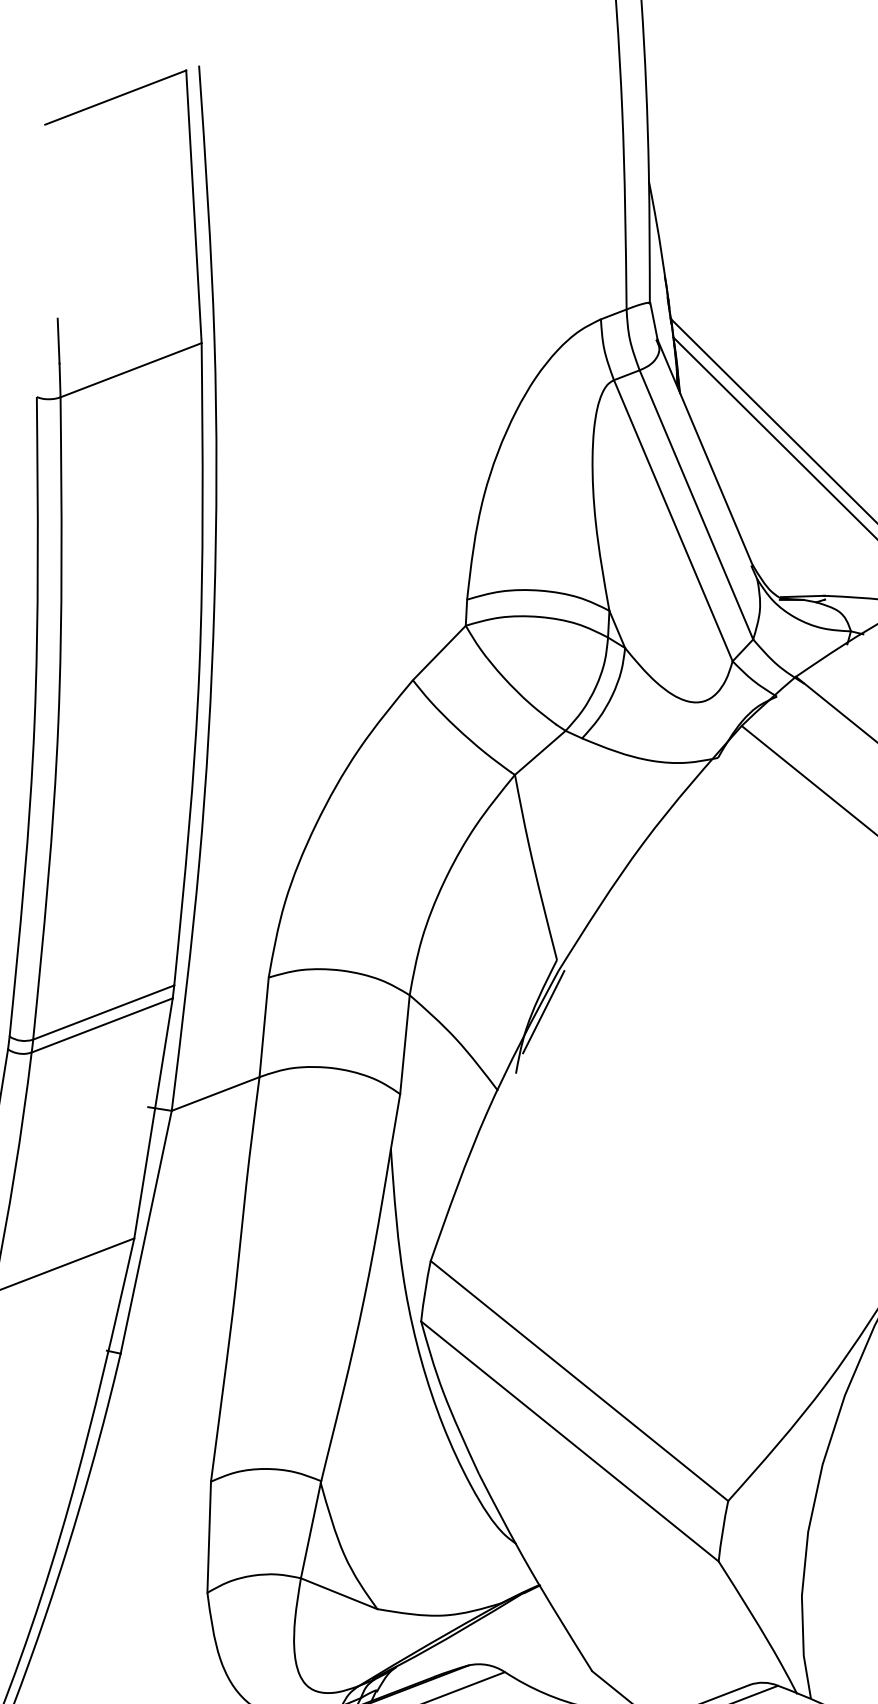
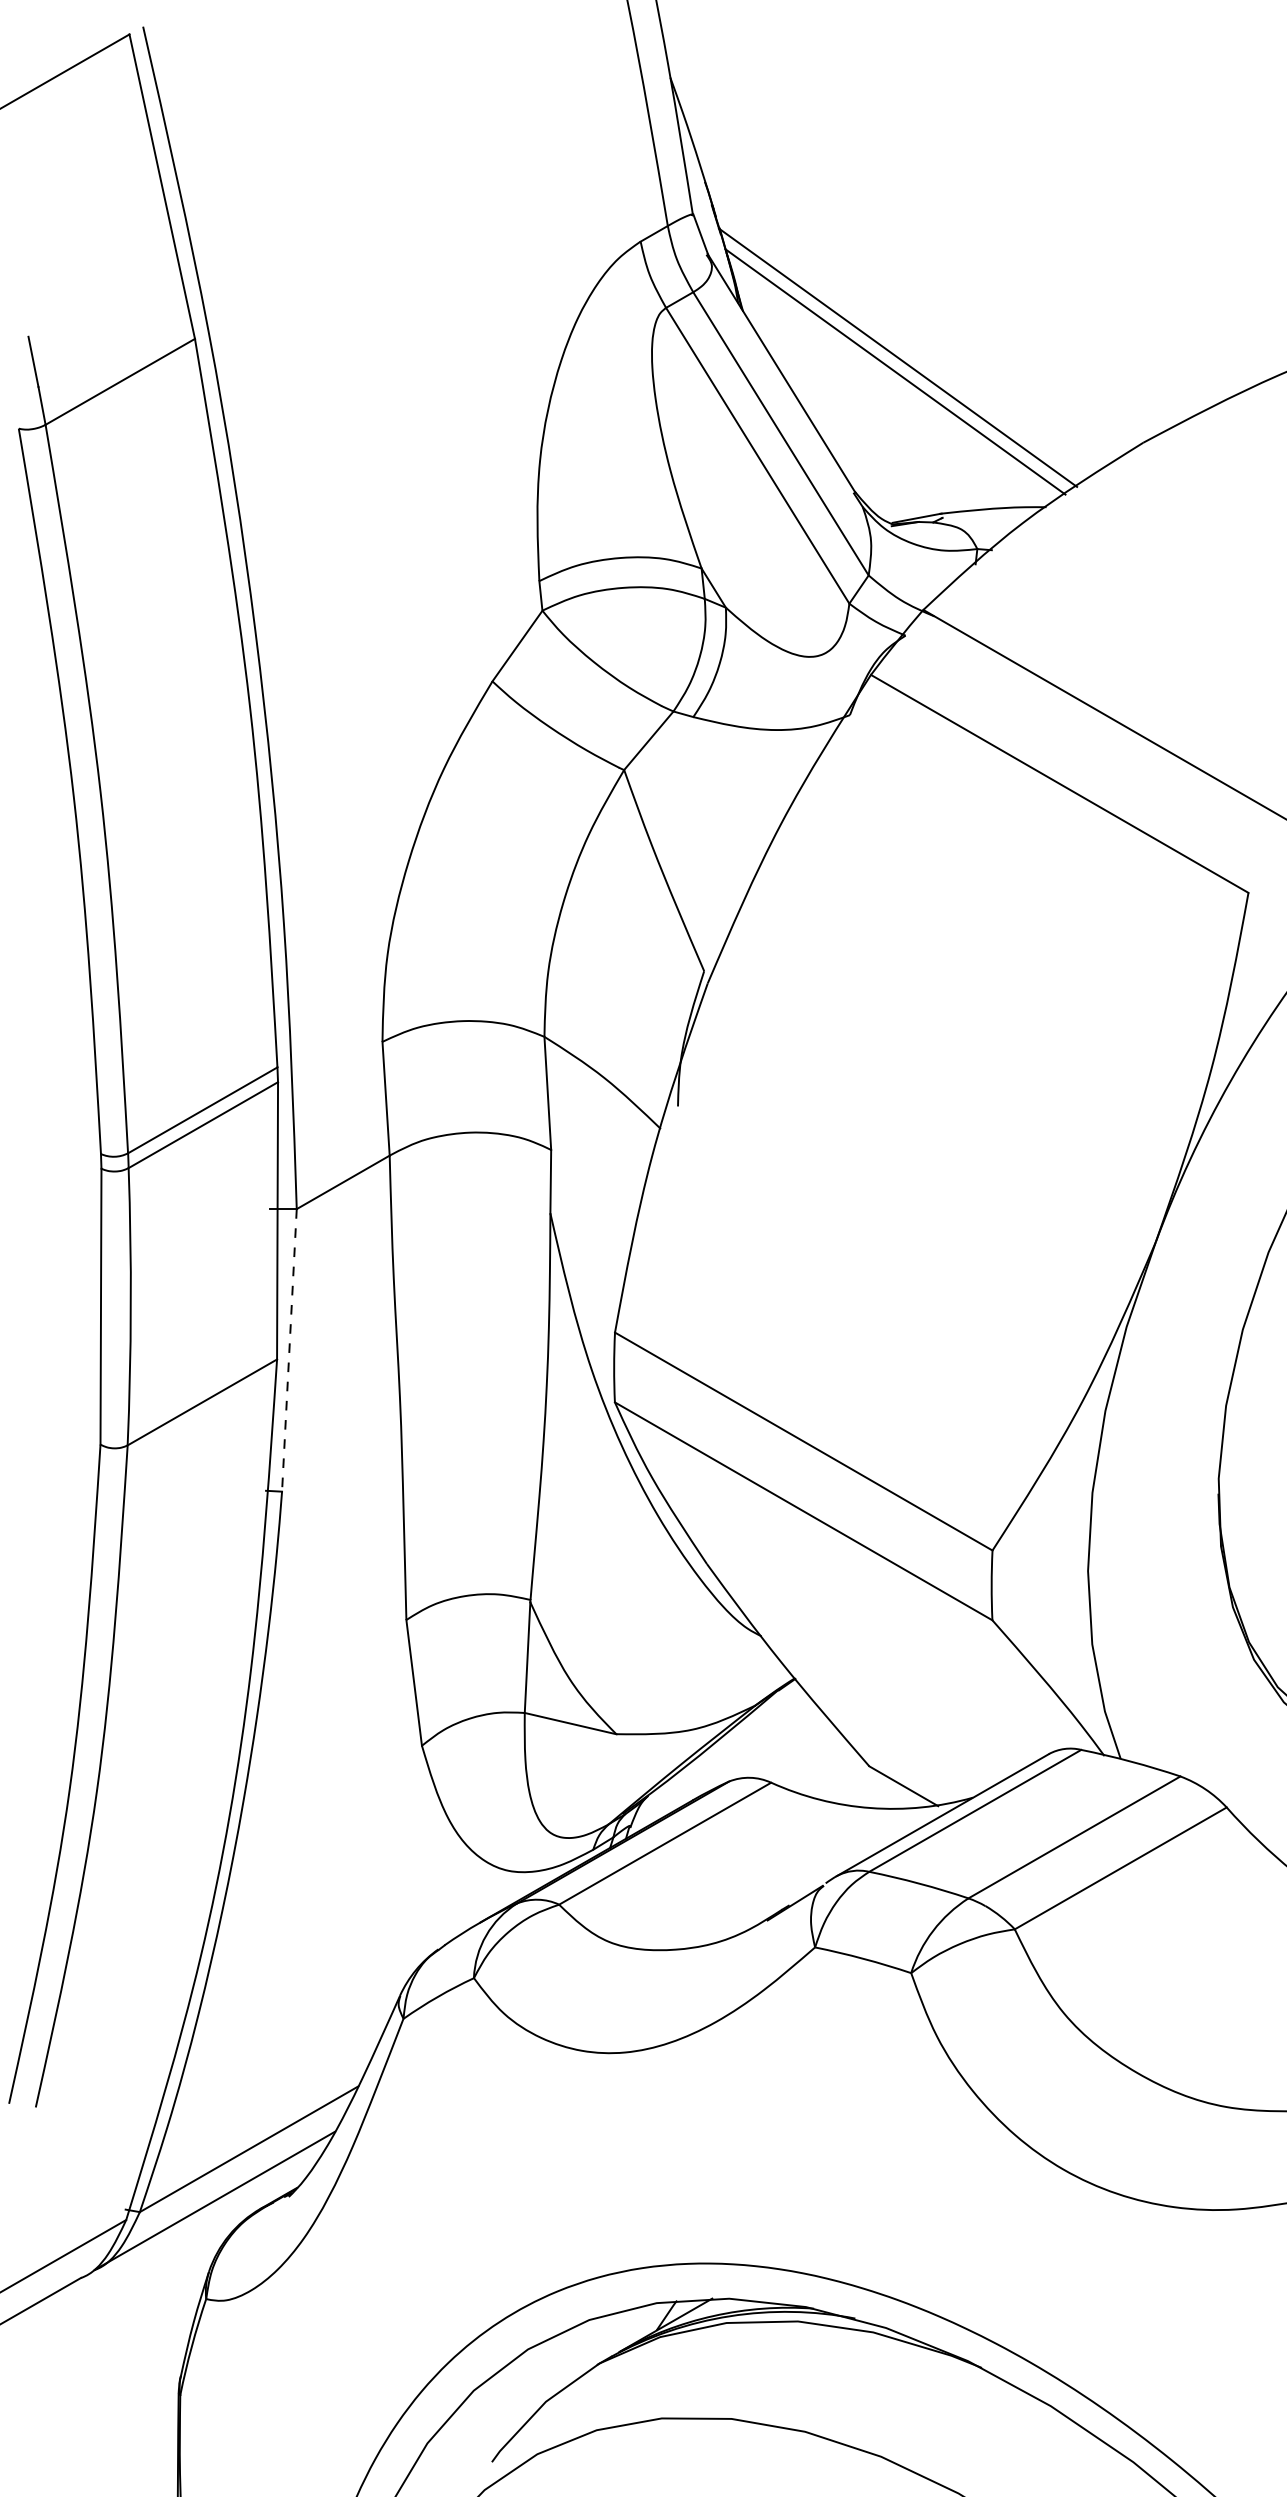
line: (543, 1012) -> (698, 1032), removed
line: (146, 1232) -> (289, 1350), solid -> dashed

